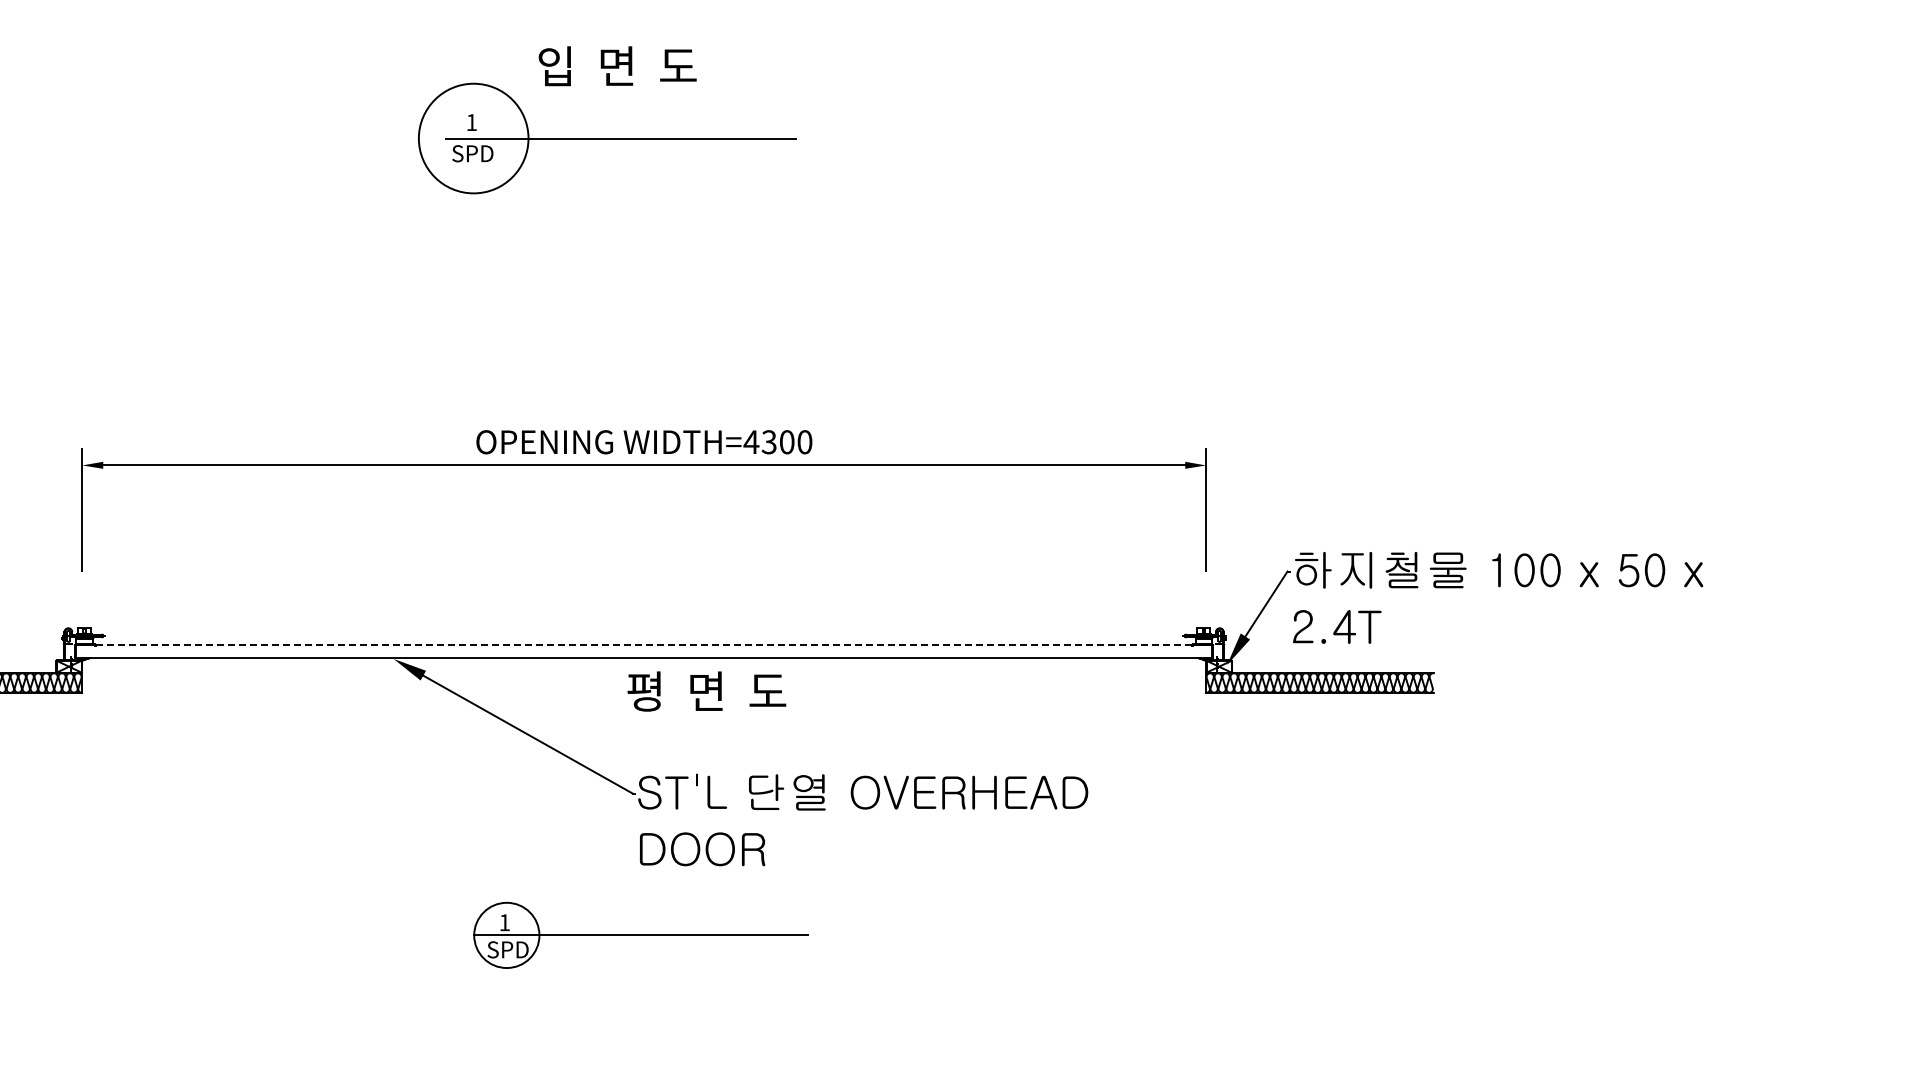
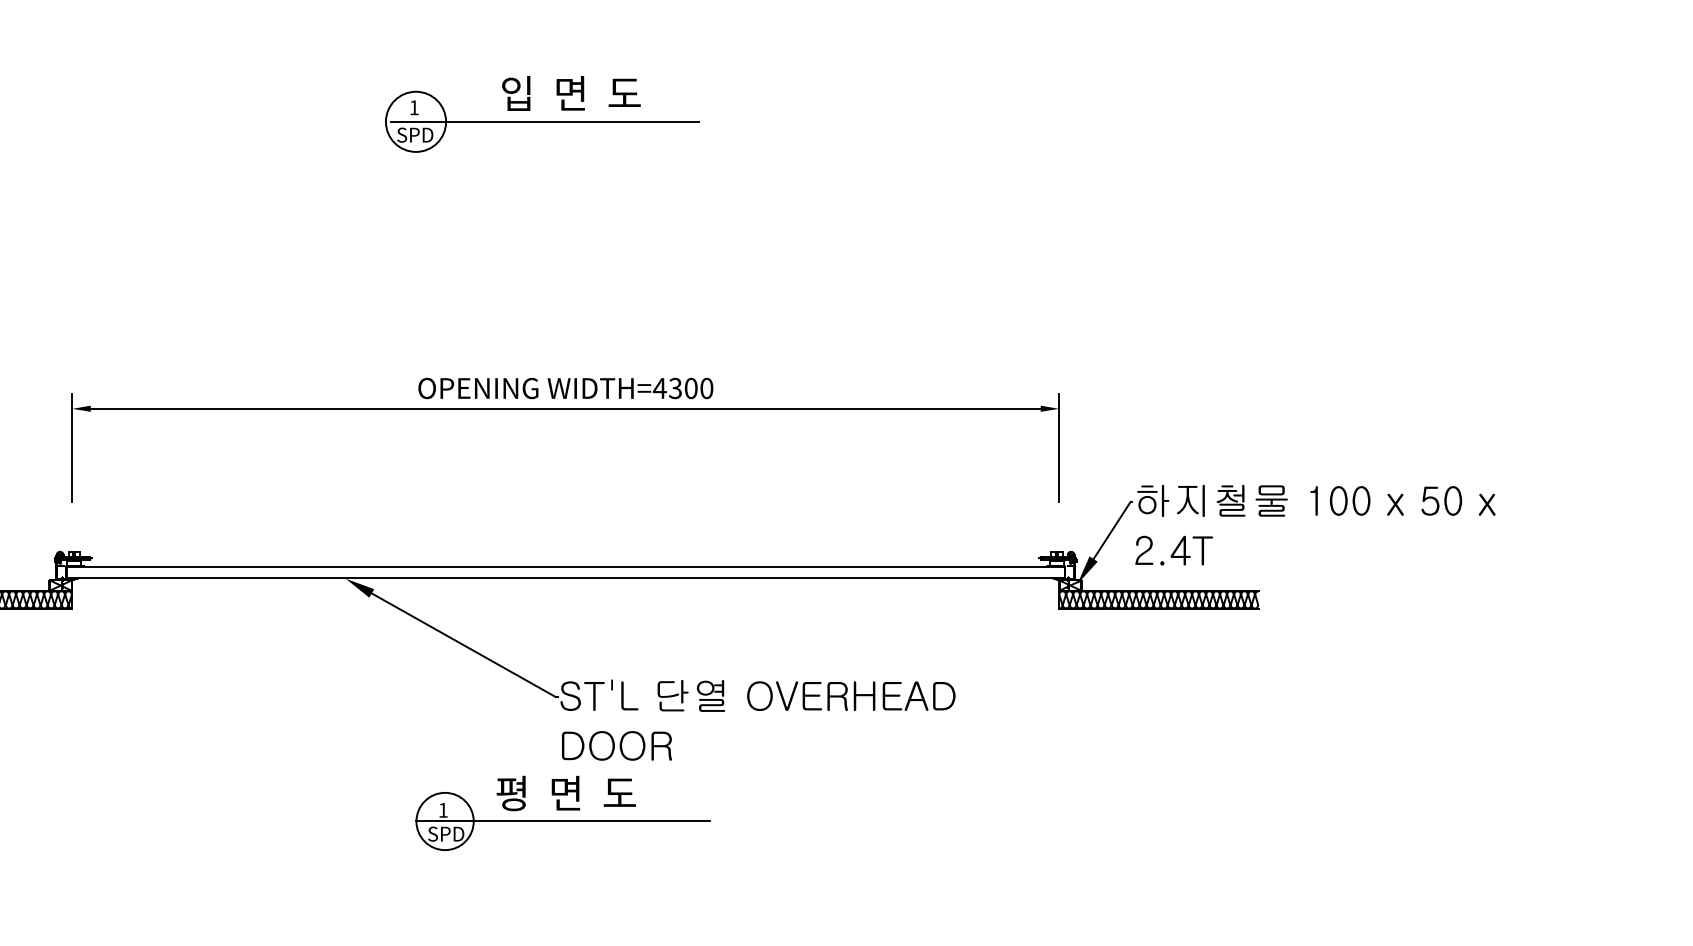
text: (617, 66) -> (571, 93), moved
circle: (473, 138) -> (415, 121), size x0.62
line: (644, 645) -> (565, 566), dashed -> solid
text: (706, 691) -> (565, 793), moved

